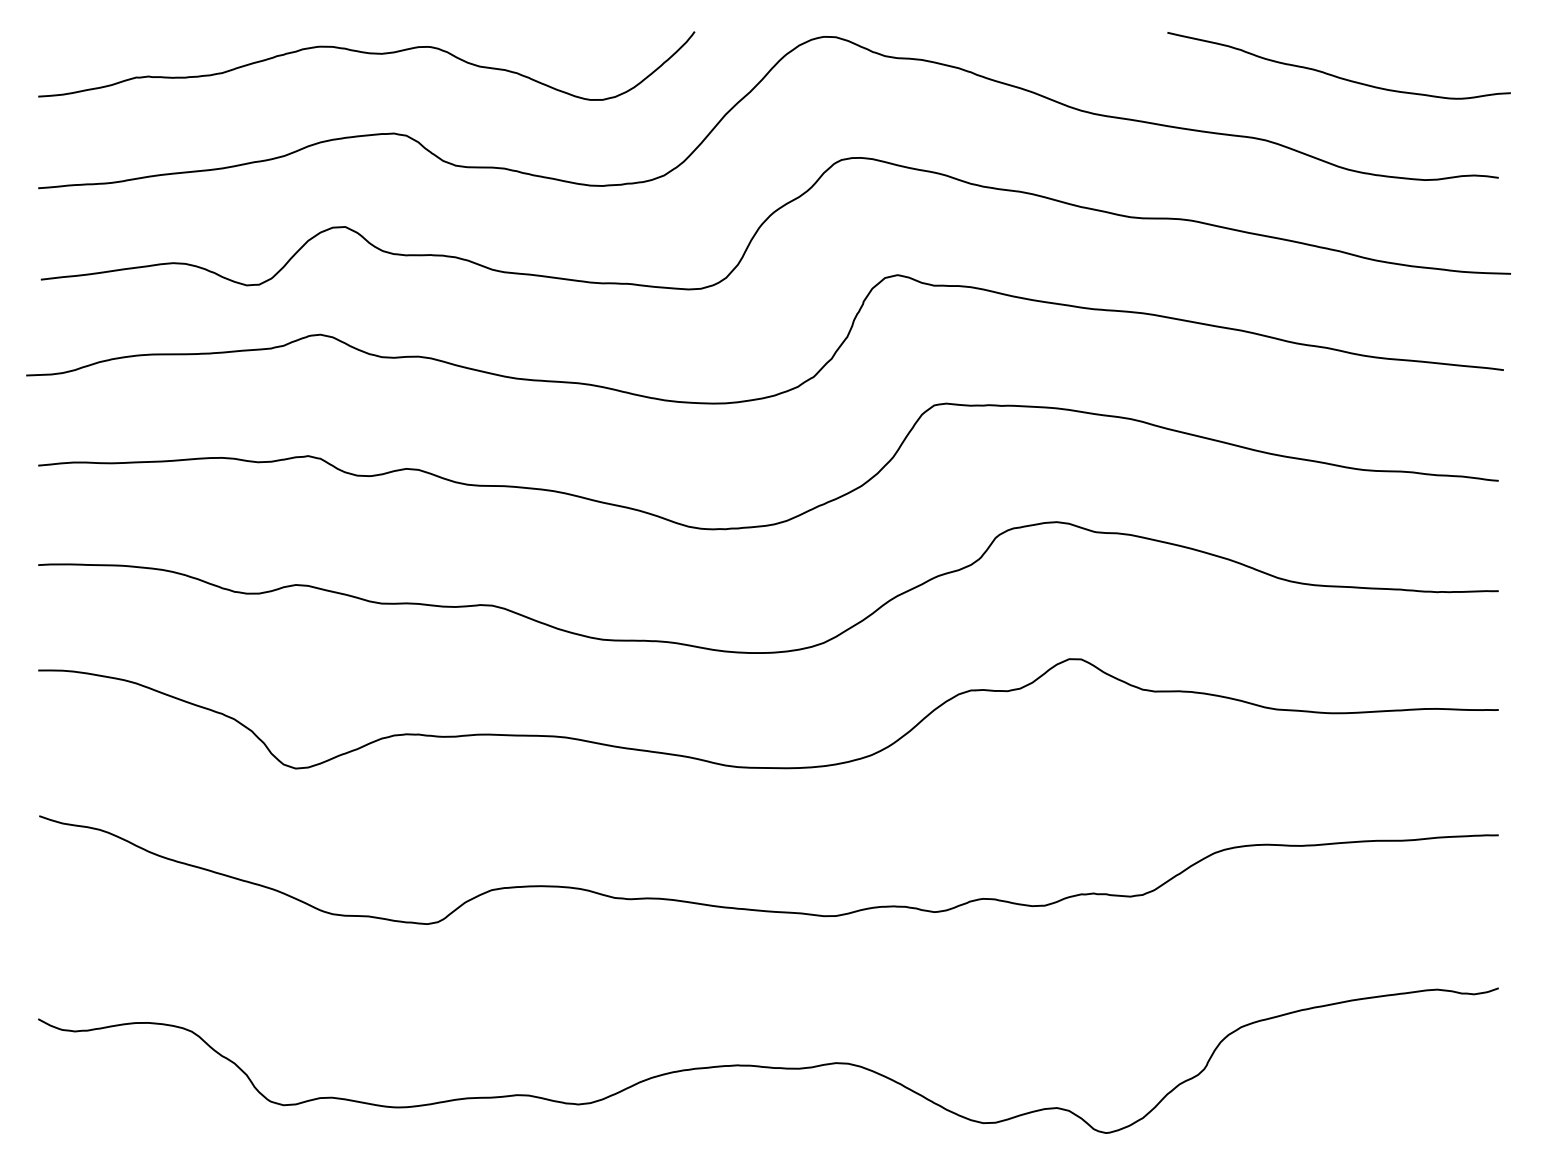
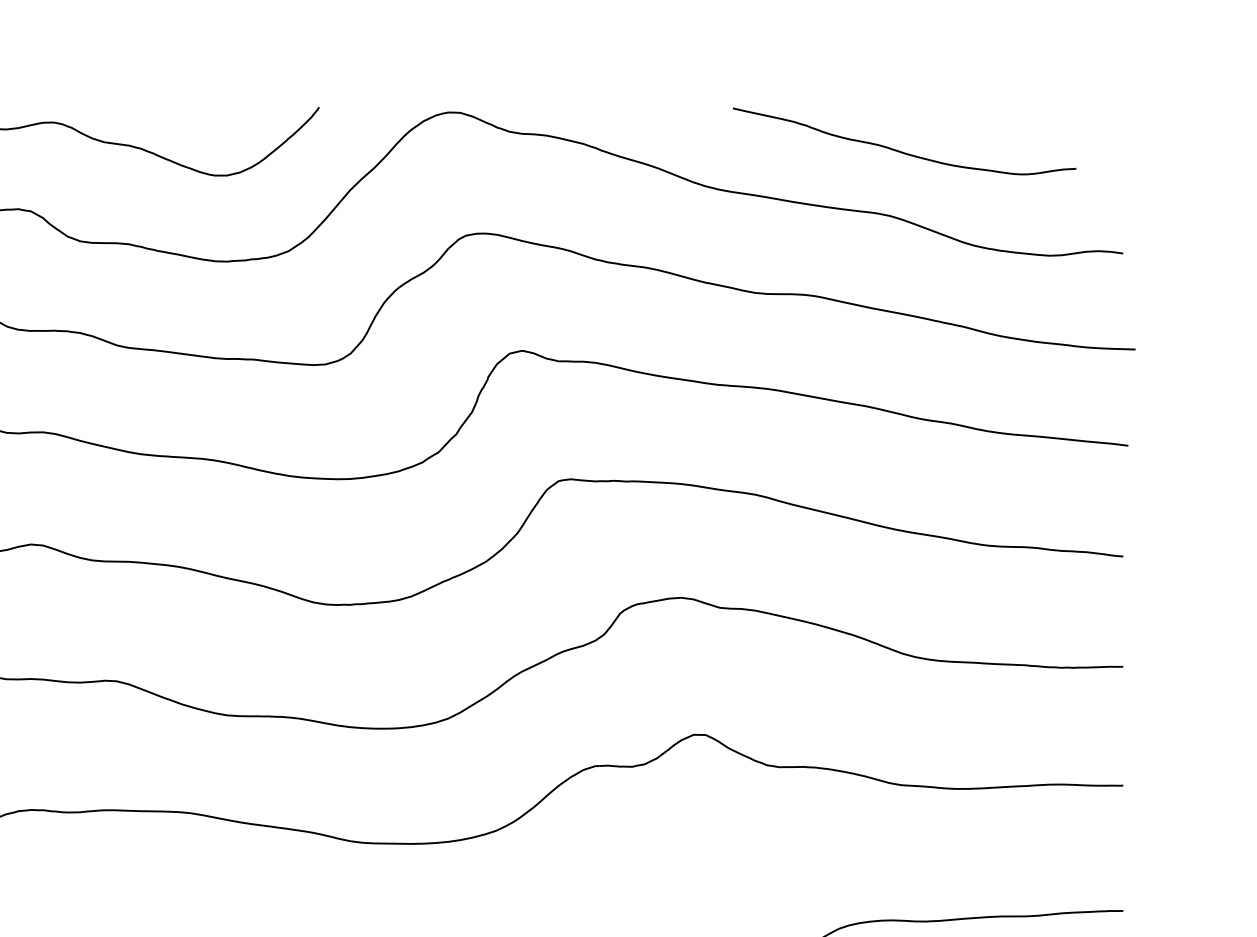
curve: (1336, 75) -> (902, 151), moved

